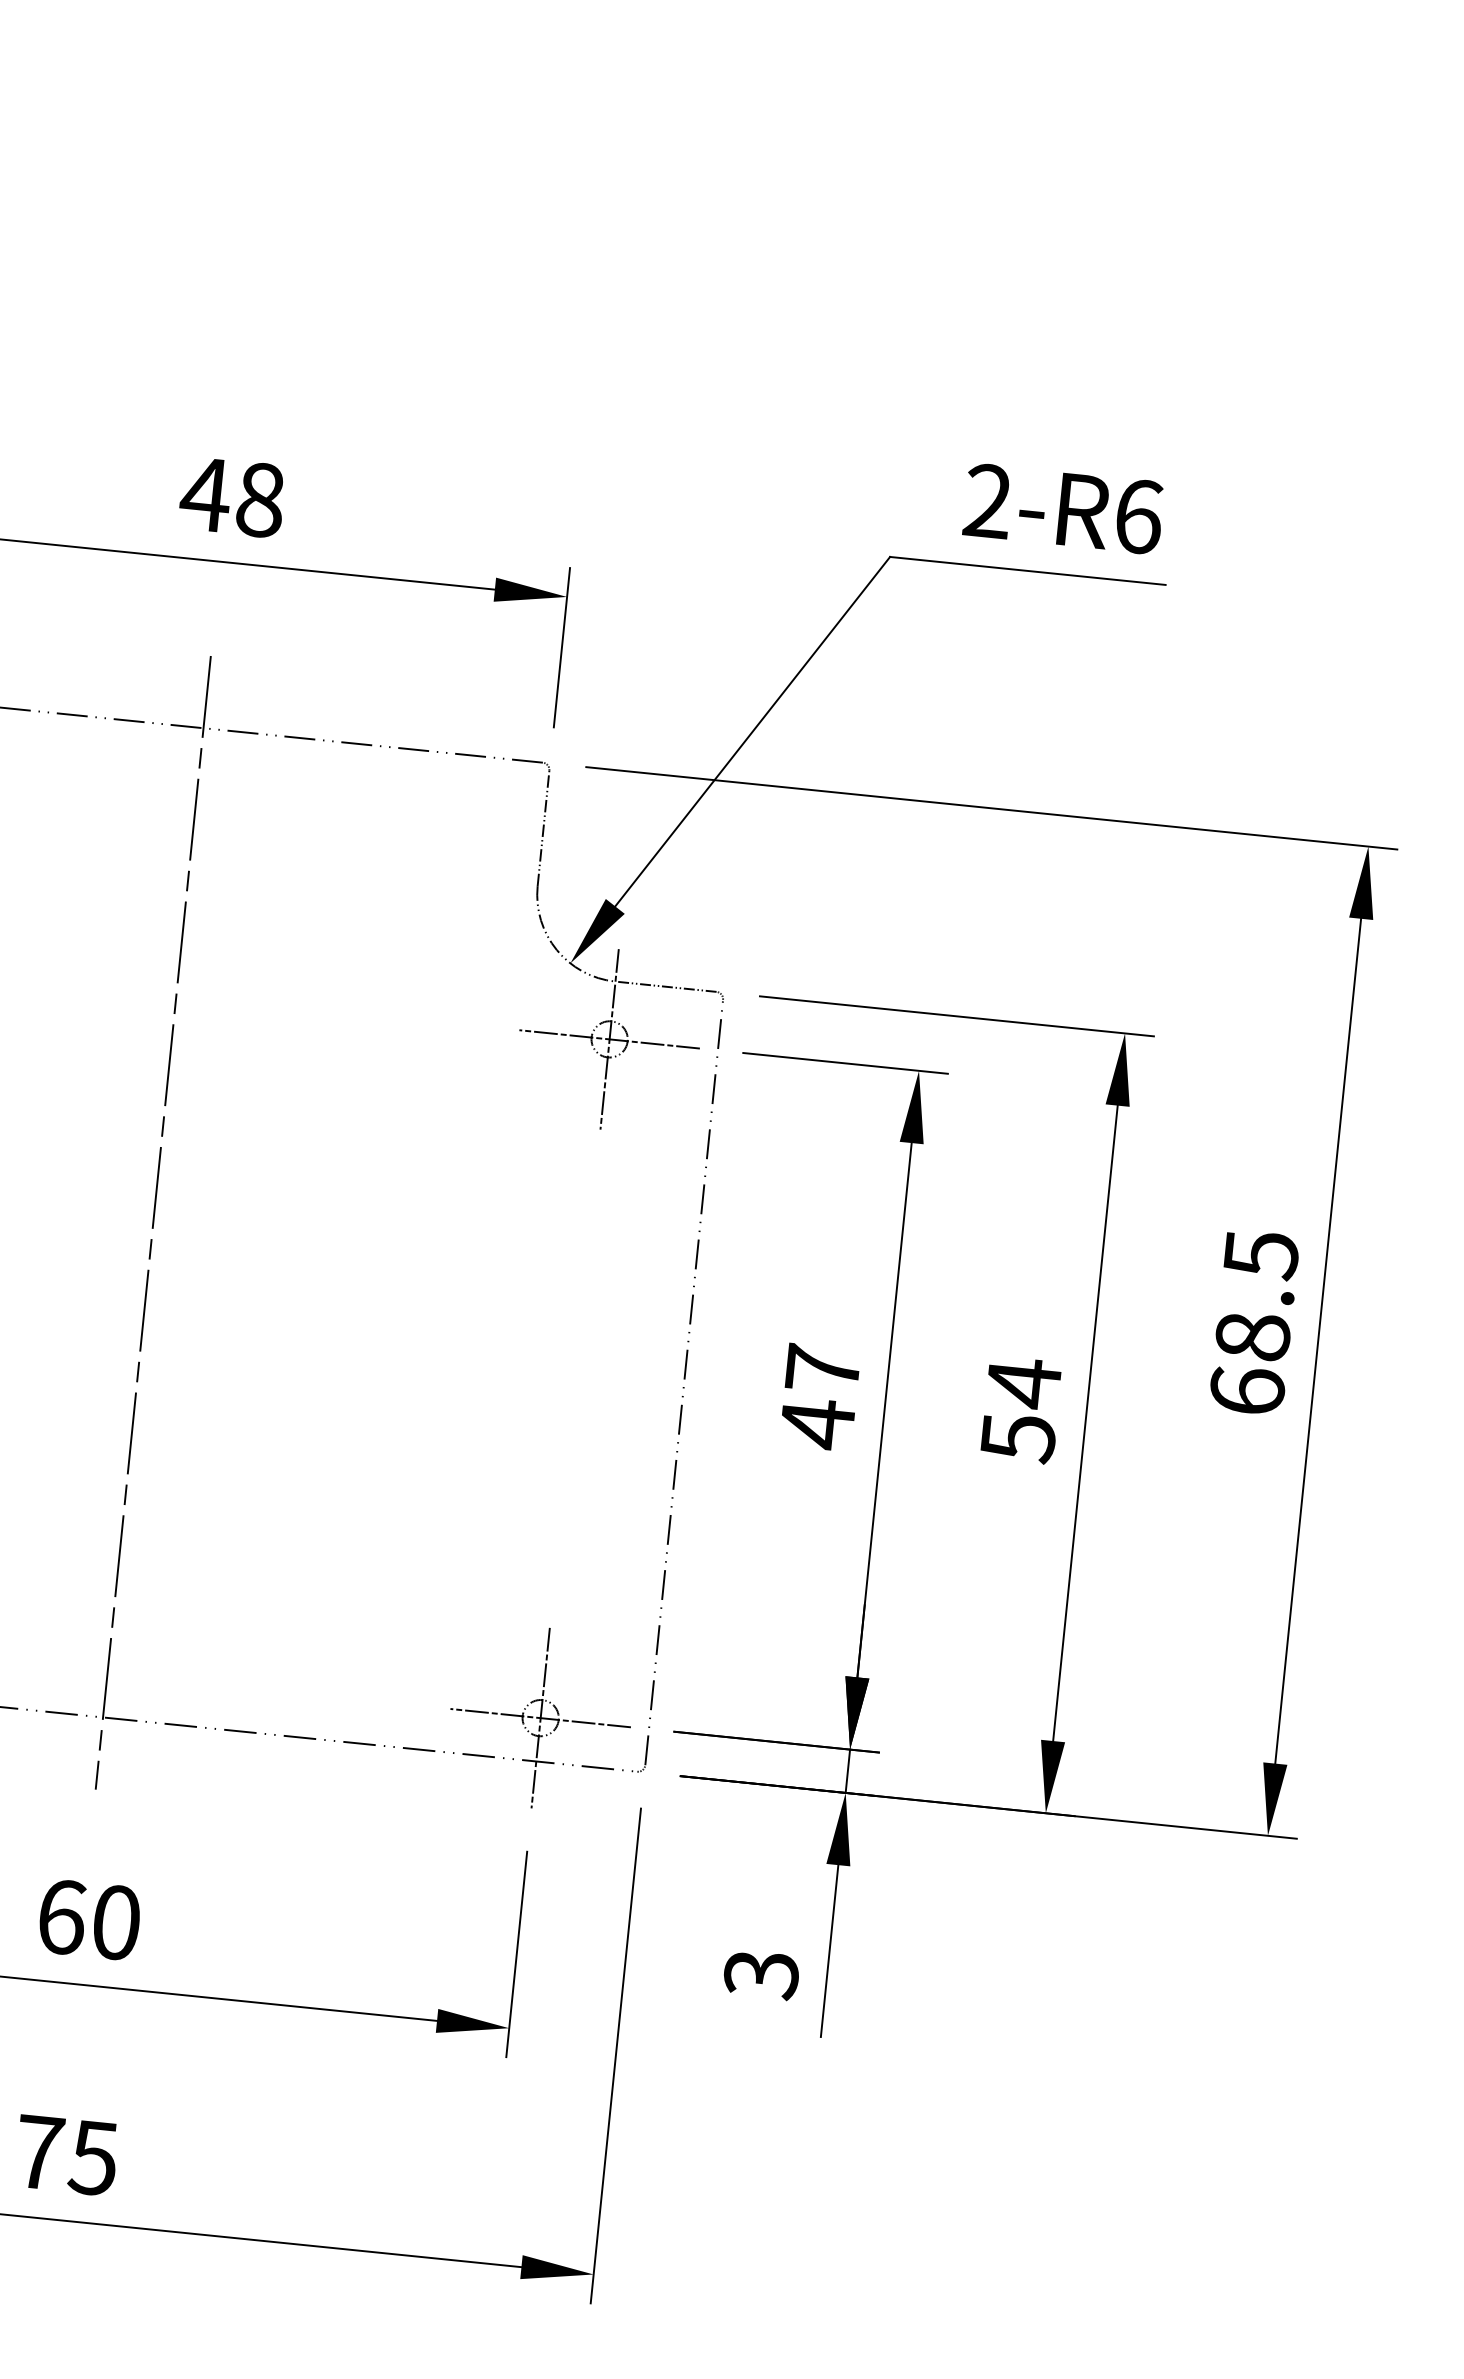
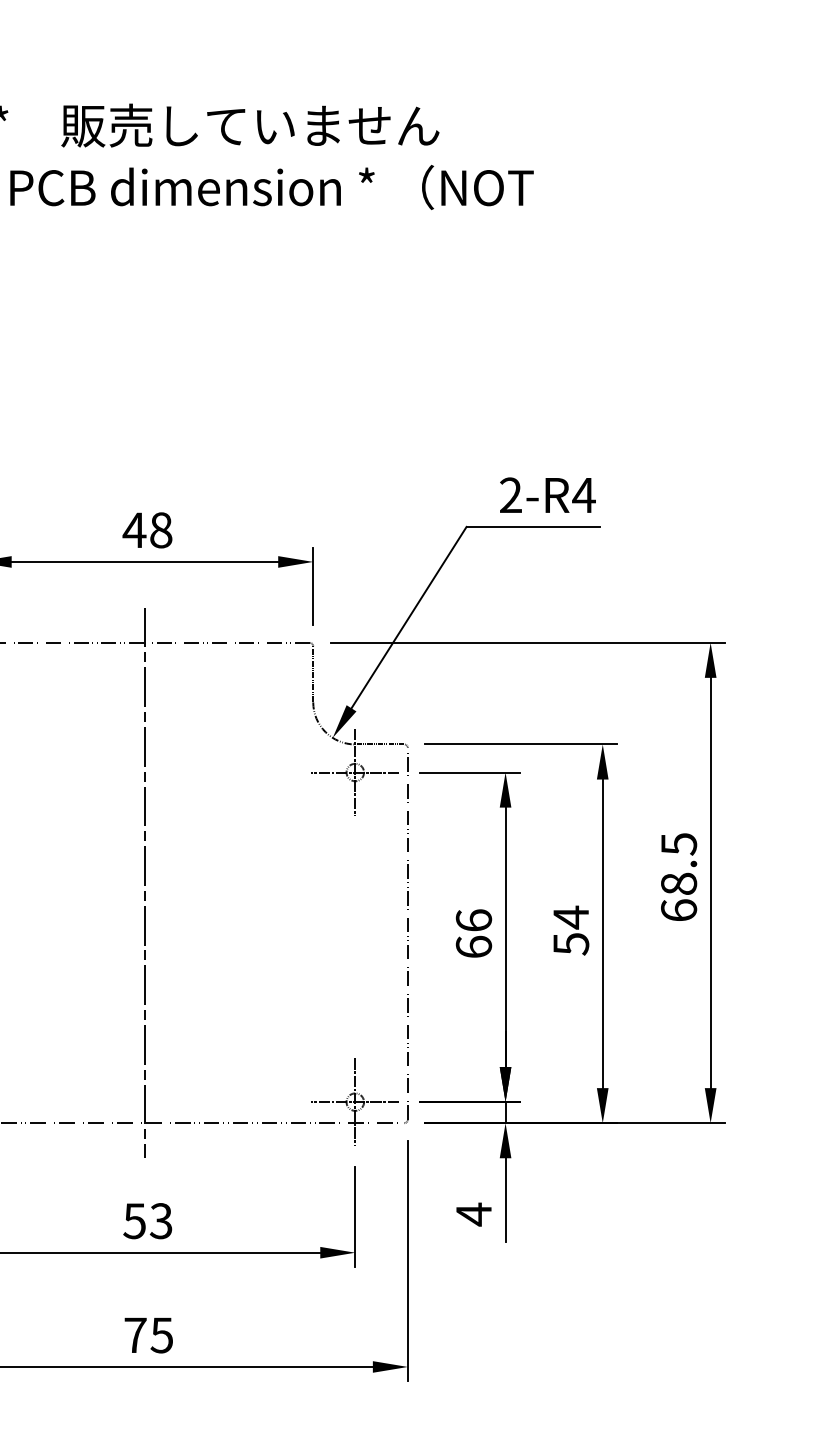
text: (1137, 516) -> (583, 495), 2-R6 -> 2-R4
text: (819, 1397) -> (473, 934), 47 -> 66
text: (87, 1920) -> (147, 1221), 60 -> 53
text: (760, 1974) -> (473, 1214), 3 -> 4

